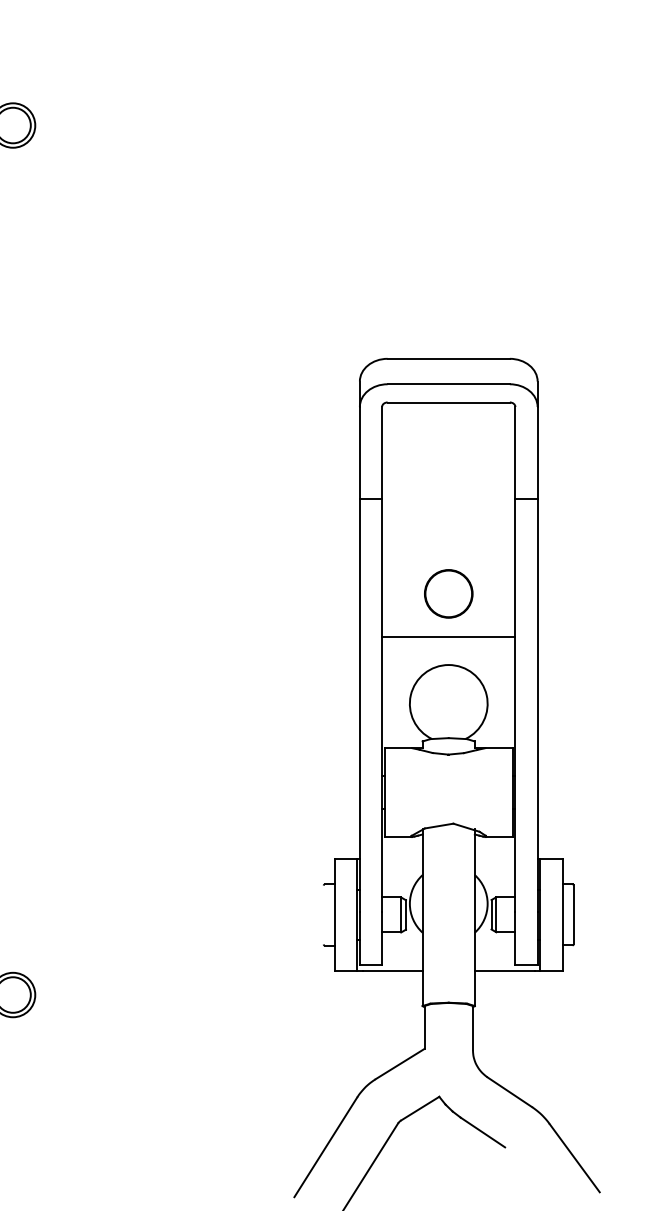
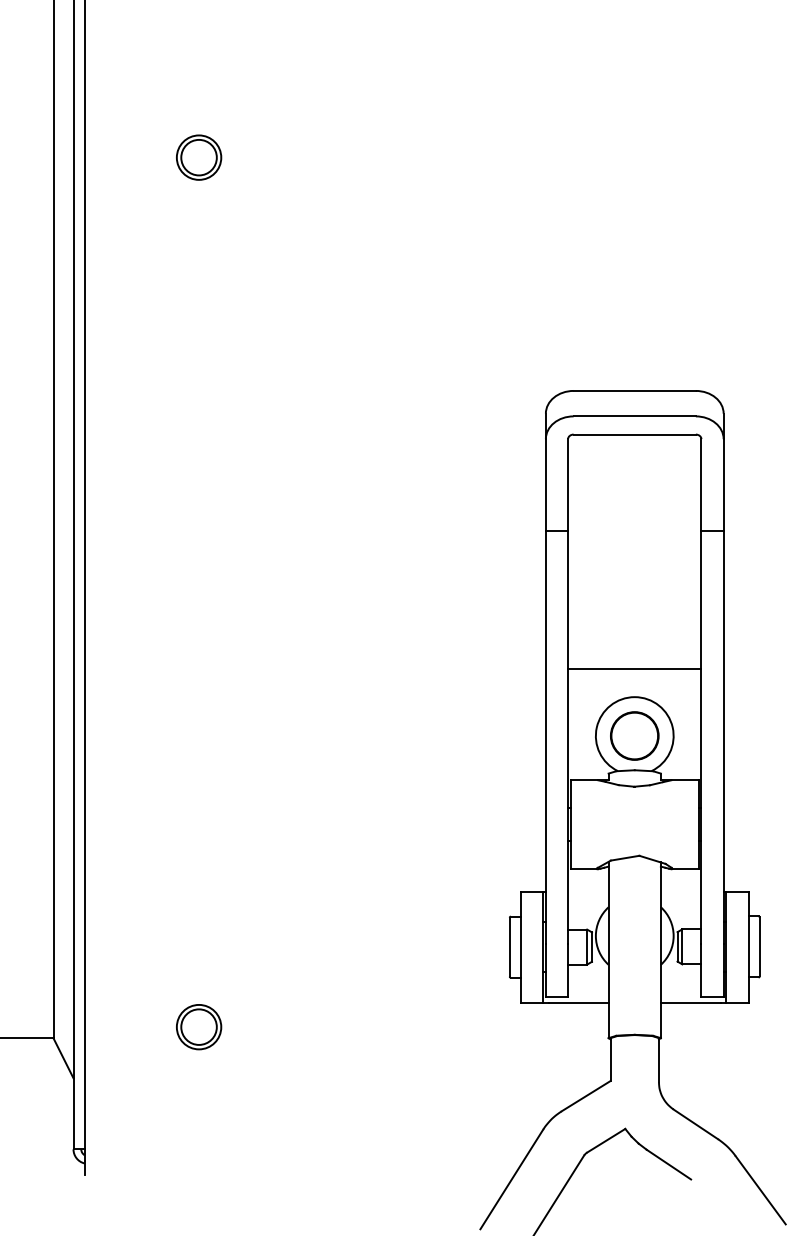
circle: (448, 593) -> (634, 735), moved
line: (323, 914) -> (509, 946), added

